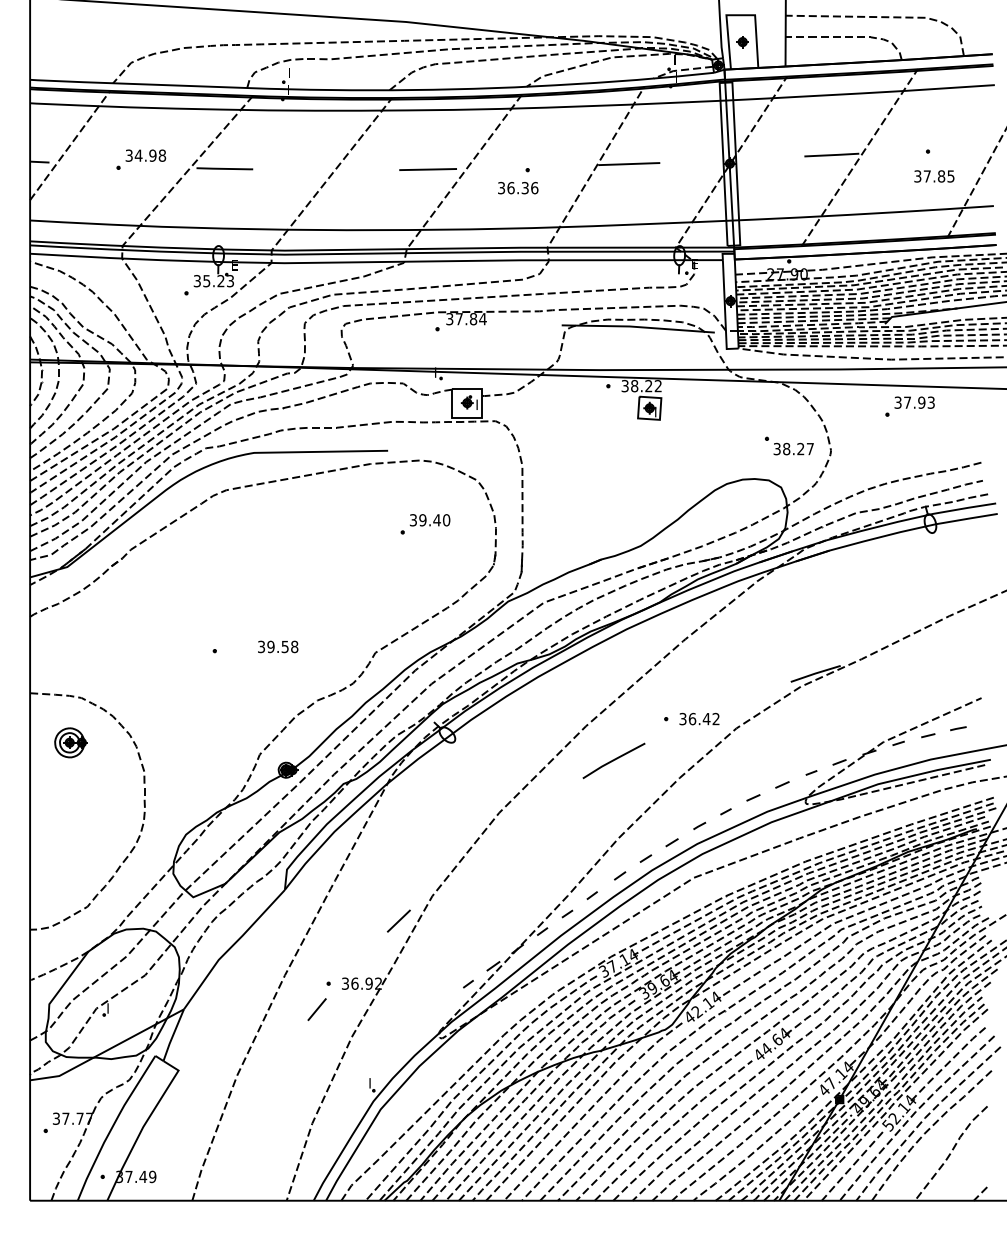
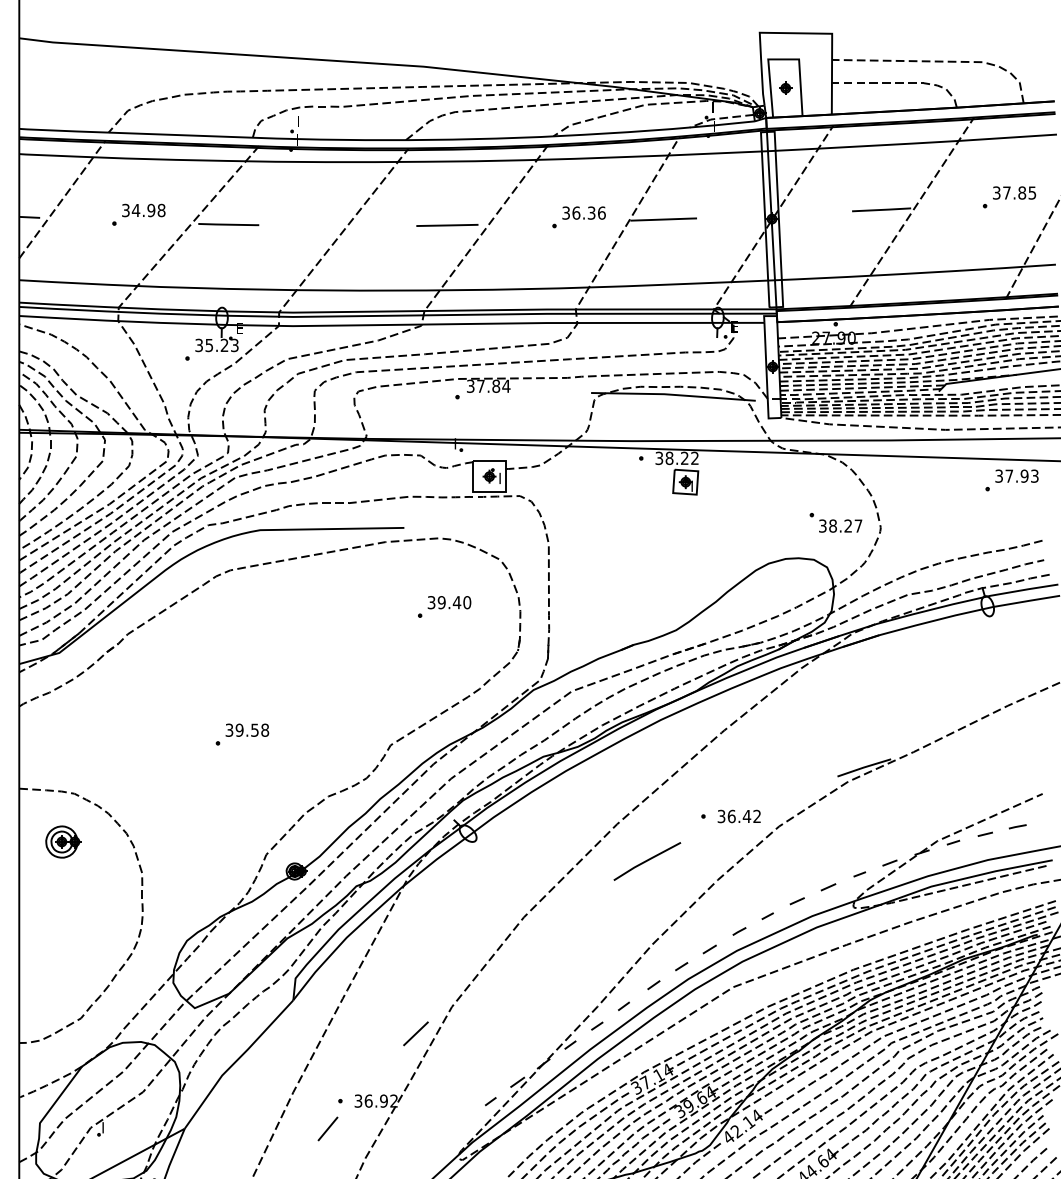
text: (934, 176) -> (1014, 193), moved
text: (518, 188) -> (584, 213), moved
part: (909, 406) -> (1011, 480), moved
text: (278, 646) -> (247, 729), moved

